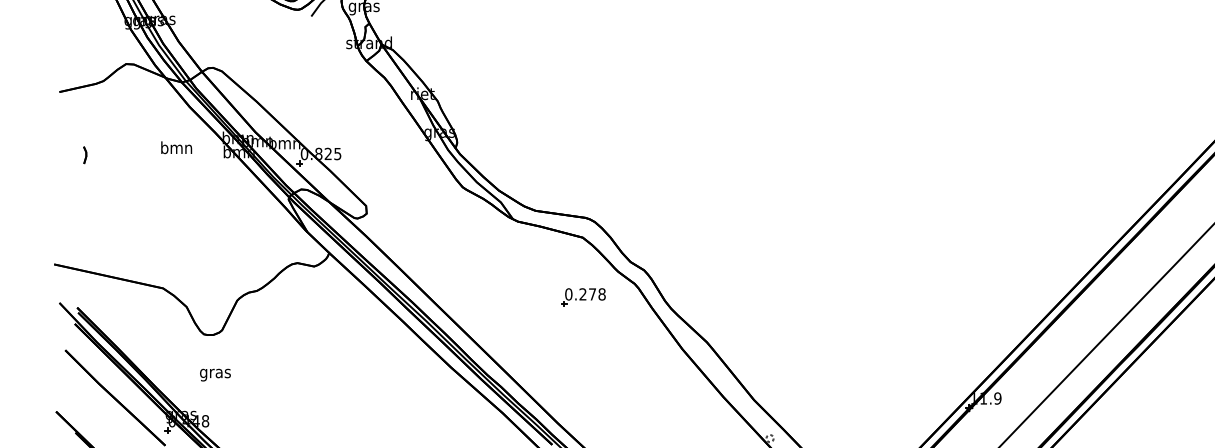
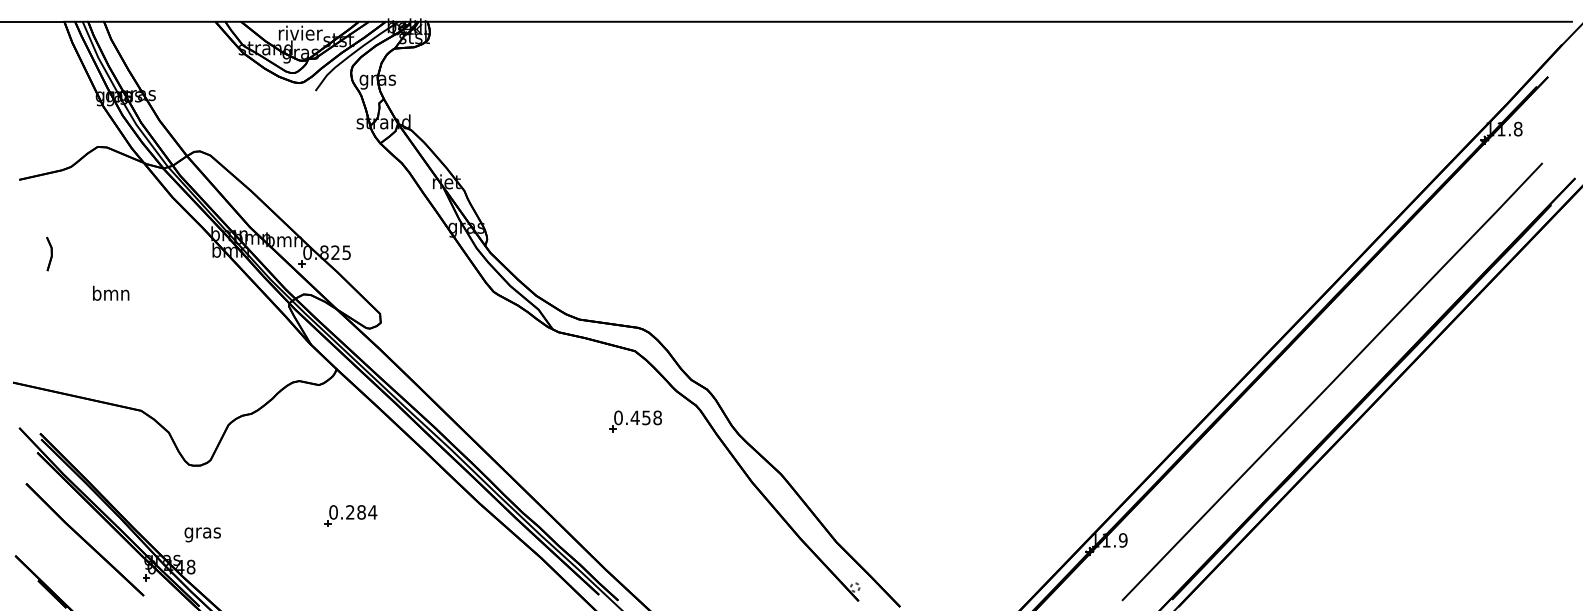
text: (176, 147) -> (111, 292), moved
part: (85, 155) -> (49, 254), size x1.67
text: (587, 294) -> (640, 417), 0.278 -> 0.458
text: (215, 374) -> (202, 534), moved
part: (341, 377) -> (350, 515), added

